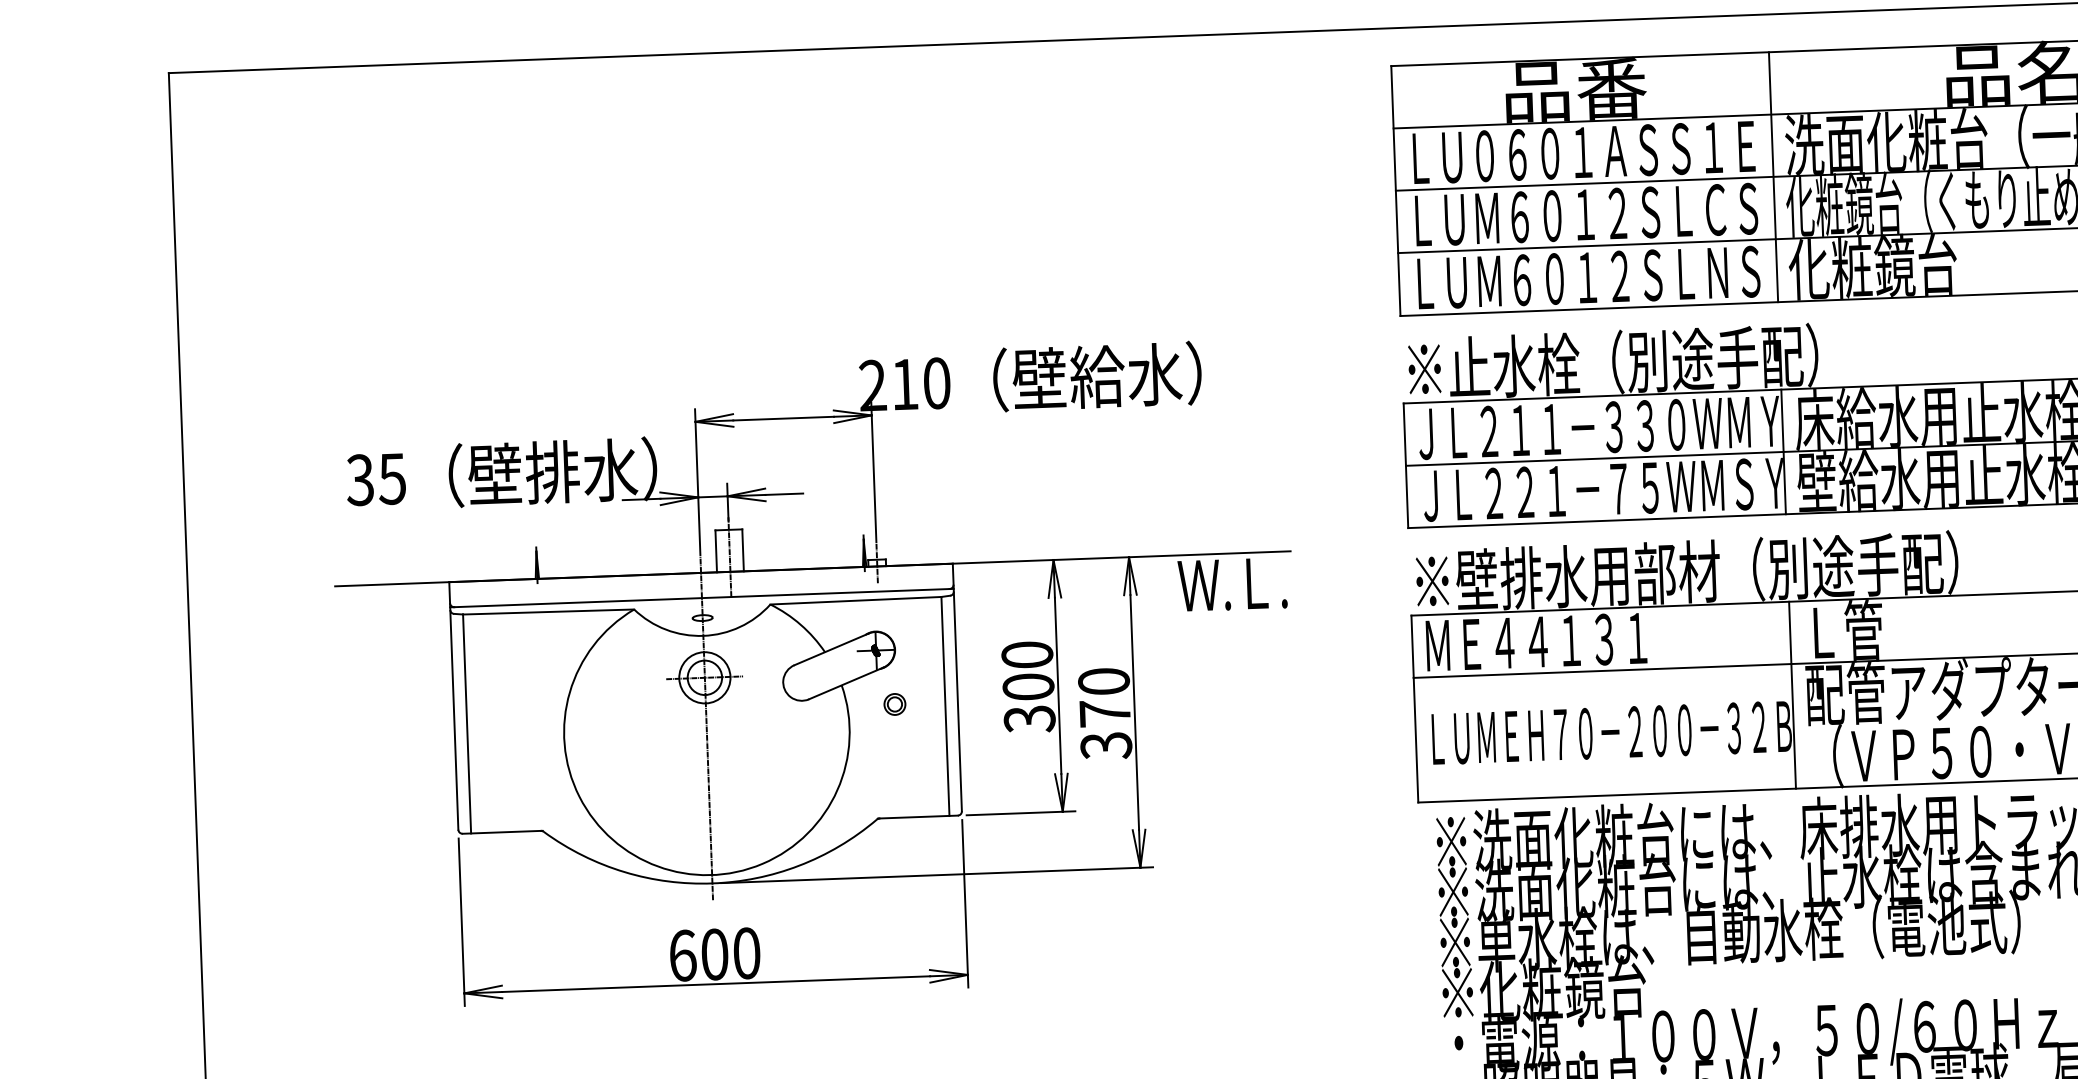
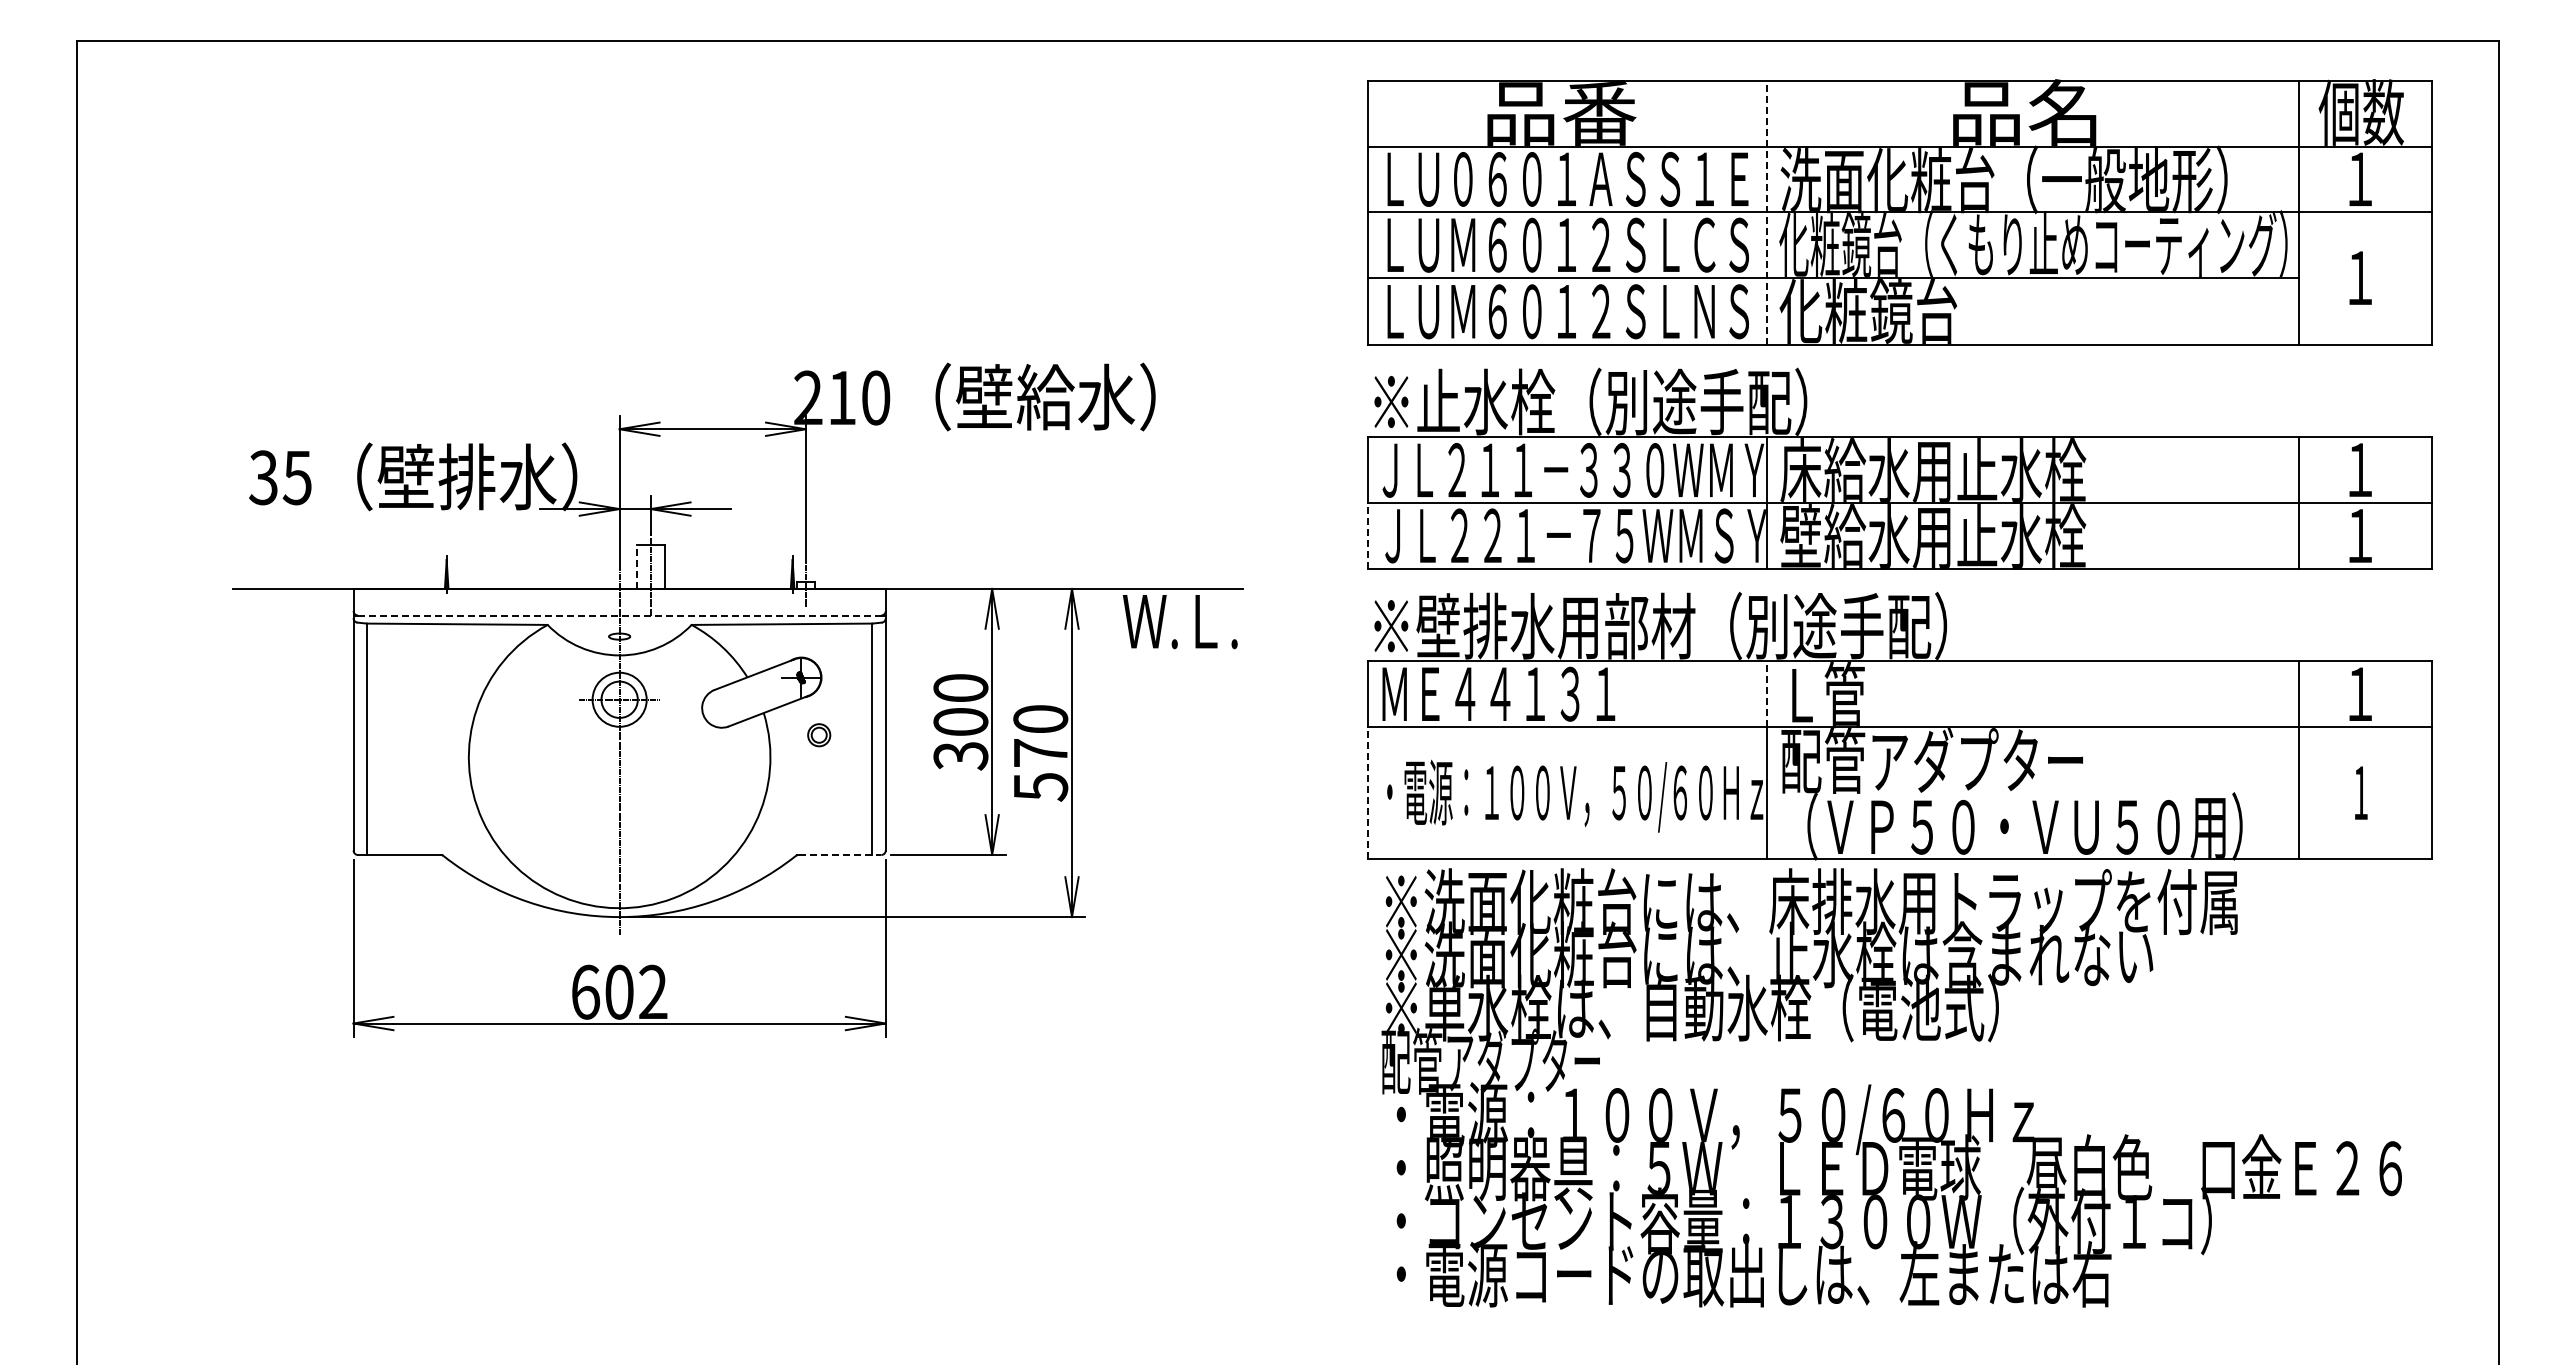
line: (1773, 176) -> (1766, 212), solid -> dashed
line: (1406, 497) -> (1367, 536), solid -> dashed
line: (716, 551) -> (636, 566), solid -> dashed
line: (701, 598) -> (619, 615), solid -> dashed
line: (1789, 633) -> (1766, 694), solid -> dashed
text: (1611, 735) -> (1574, 795), ＬＵＭＥＨ７０－２００－３２Ｂ -> ・電源：１００Ｖ，５０/６０Ｈｚ
line: (1415, 740) -> (1367, 793), solid -> dashed
text: (1106, 746) -> (1040, 787), 370 -> 570
line: (919, 817) -> (840, 855), solid -> dashed
text: (747, 952) -> (653, 991), 600 -> 602
text: (1542, 988) -> (1491, 1060), ※化粧鏡台 -> 配管アダプター

